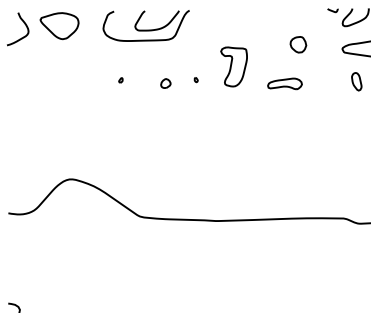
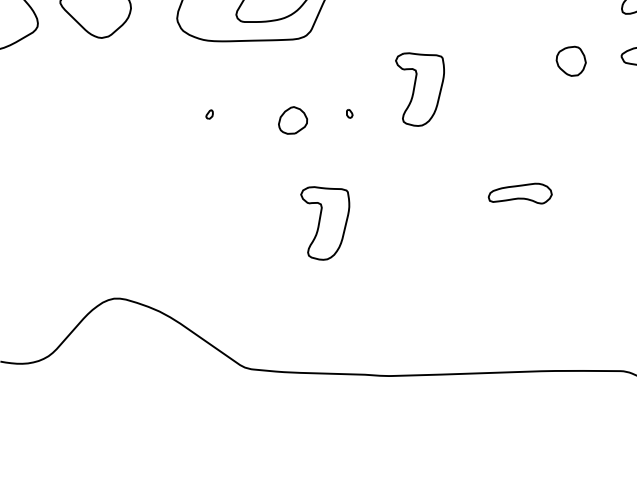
part: (298, 44) -> (571, 60), moved
part: (165, 83) -> (292, 120), size x1.6
part: (284, 83) -> (519, 192), moved
part: (182, 138) -> (324, 222), added

